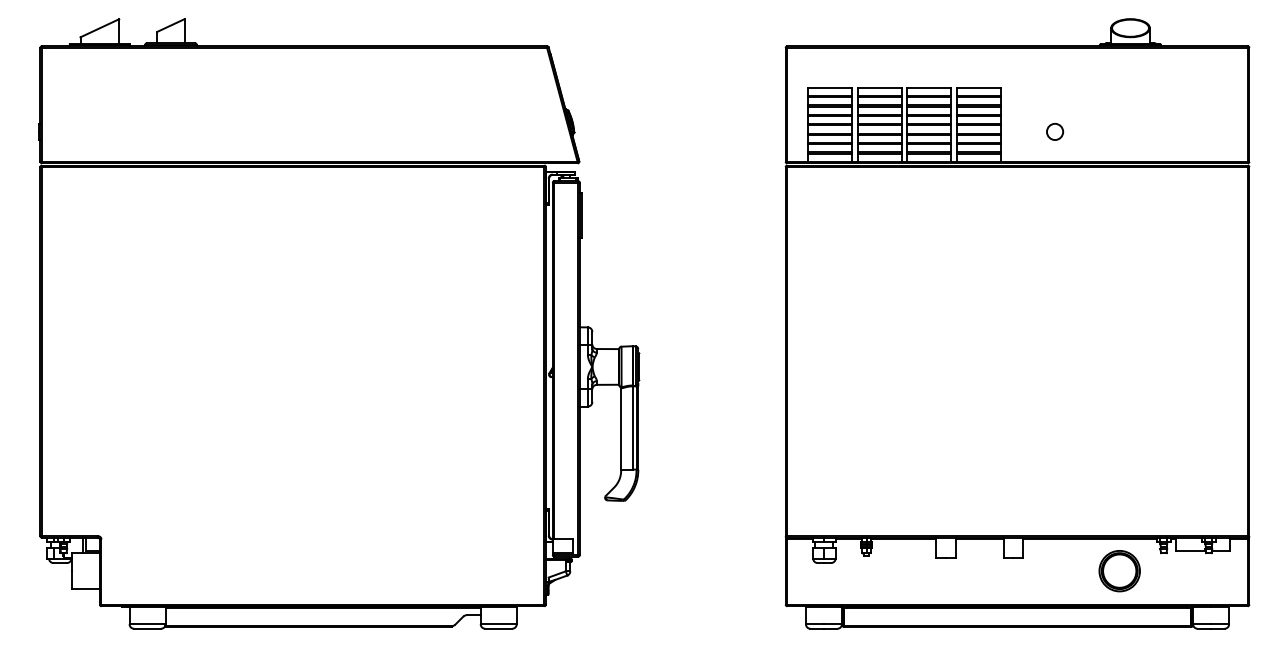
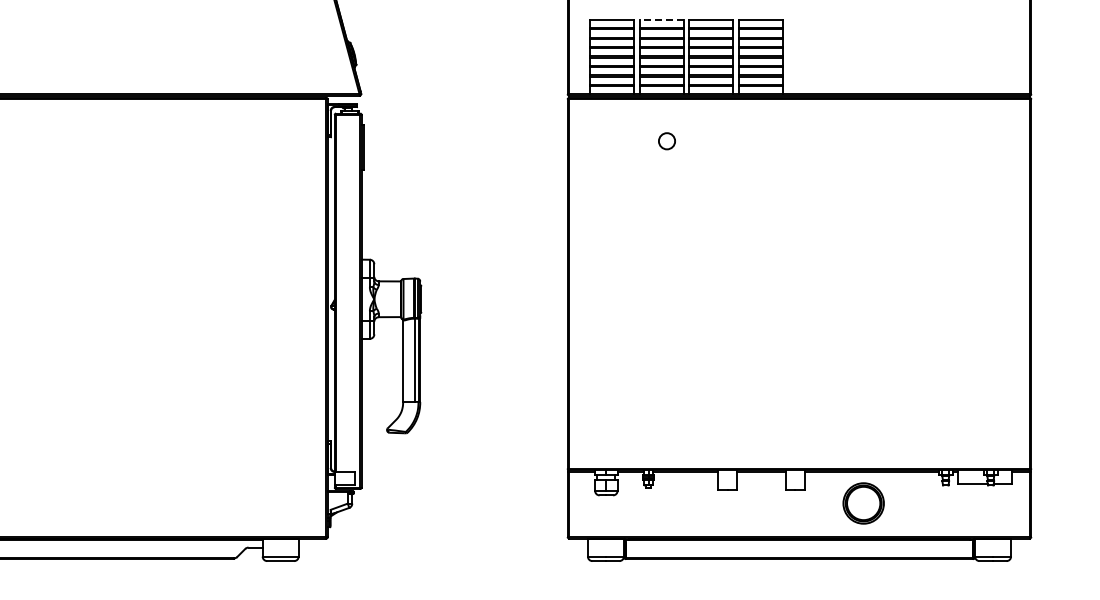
line: (879, 87) -> (661, 19), solid -> dashed
circle: (1055, 131) -> (667, 140), moved
part: (1119, 571) -> (863, 503), moved

